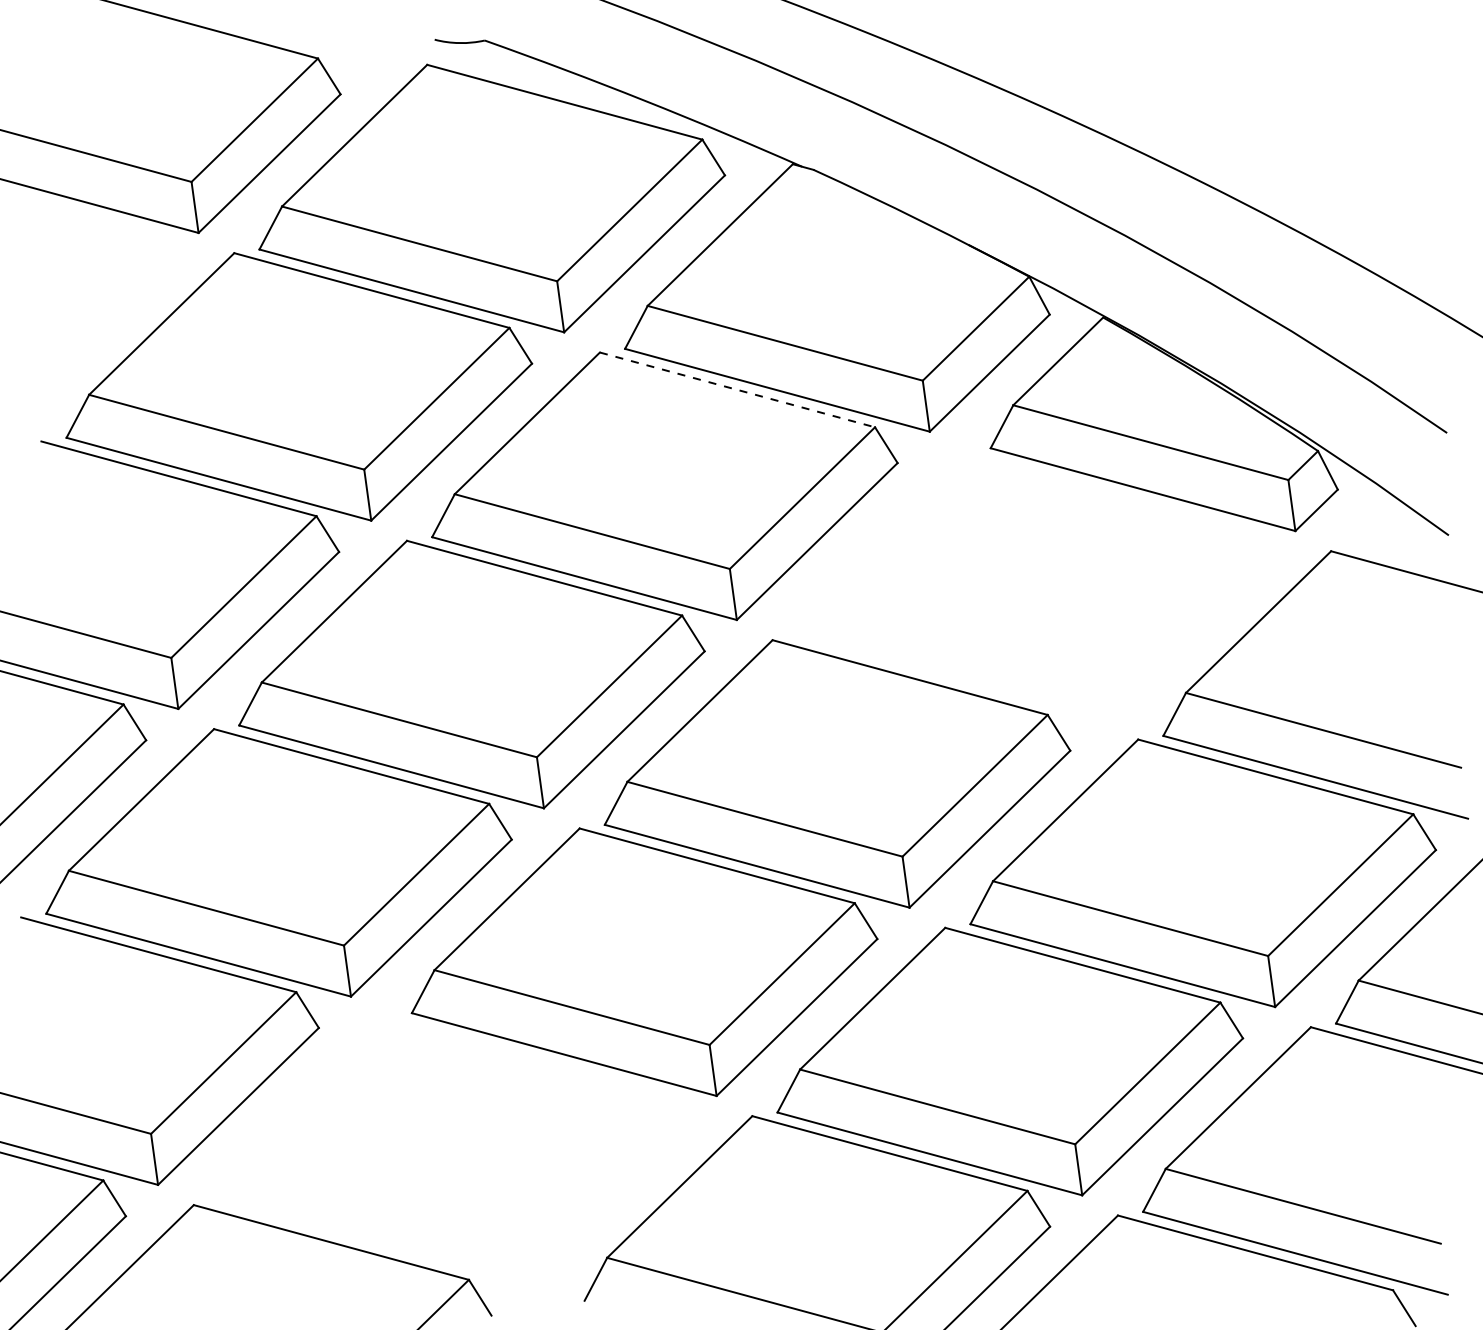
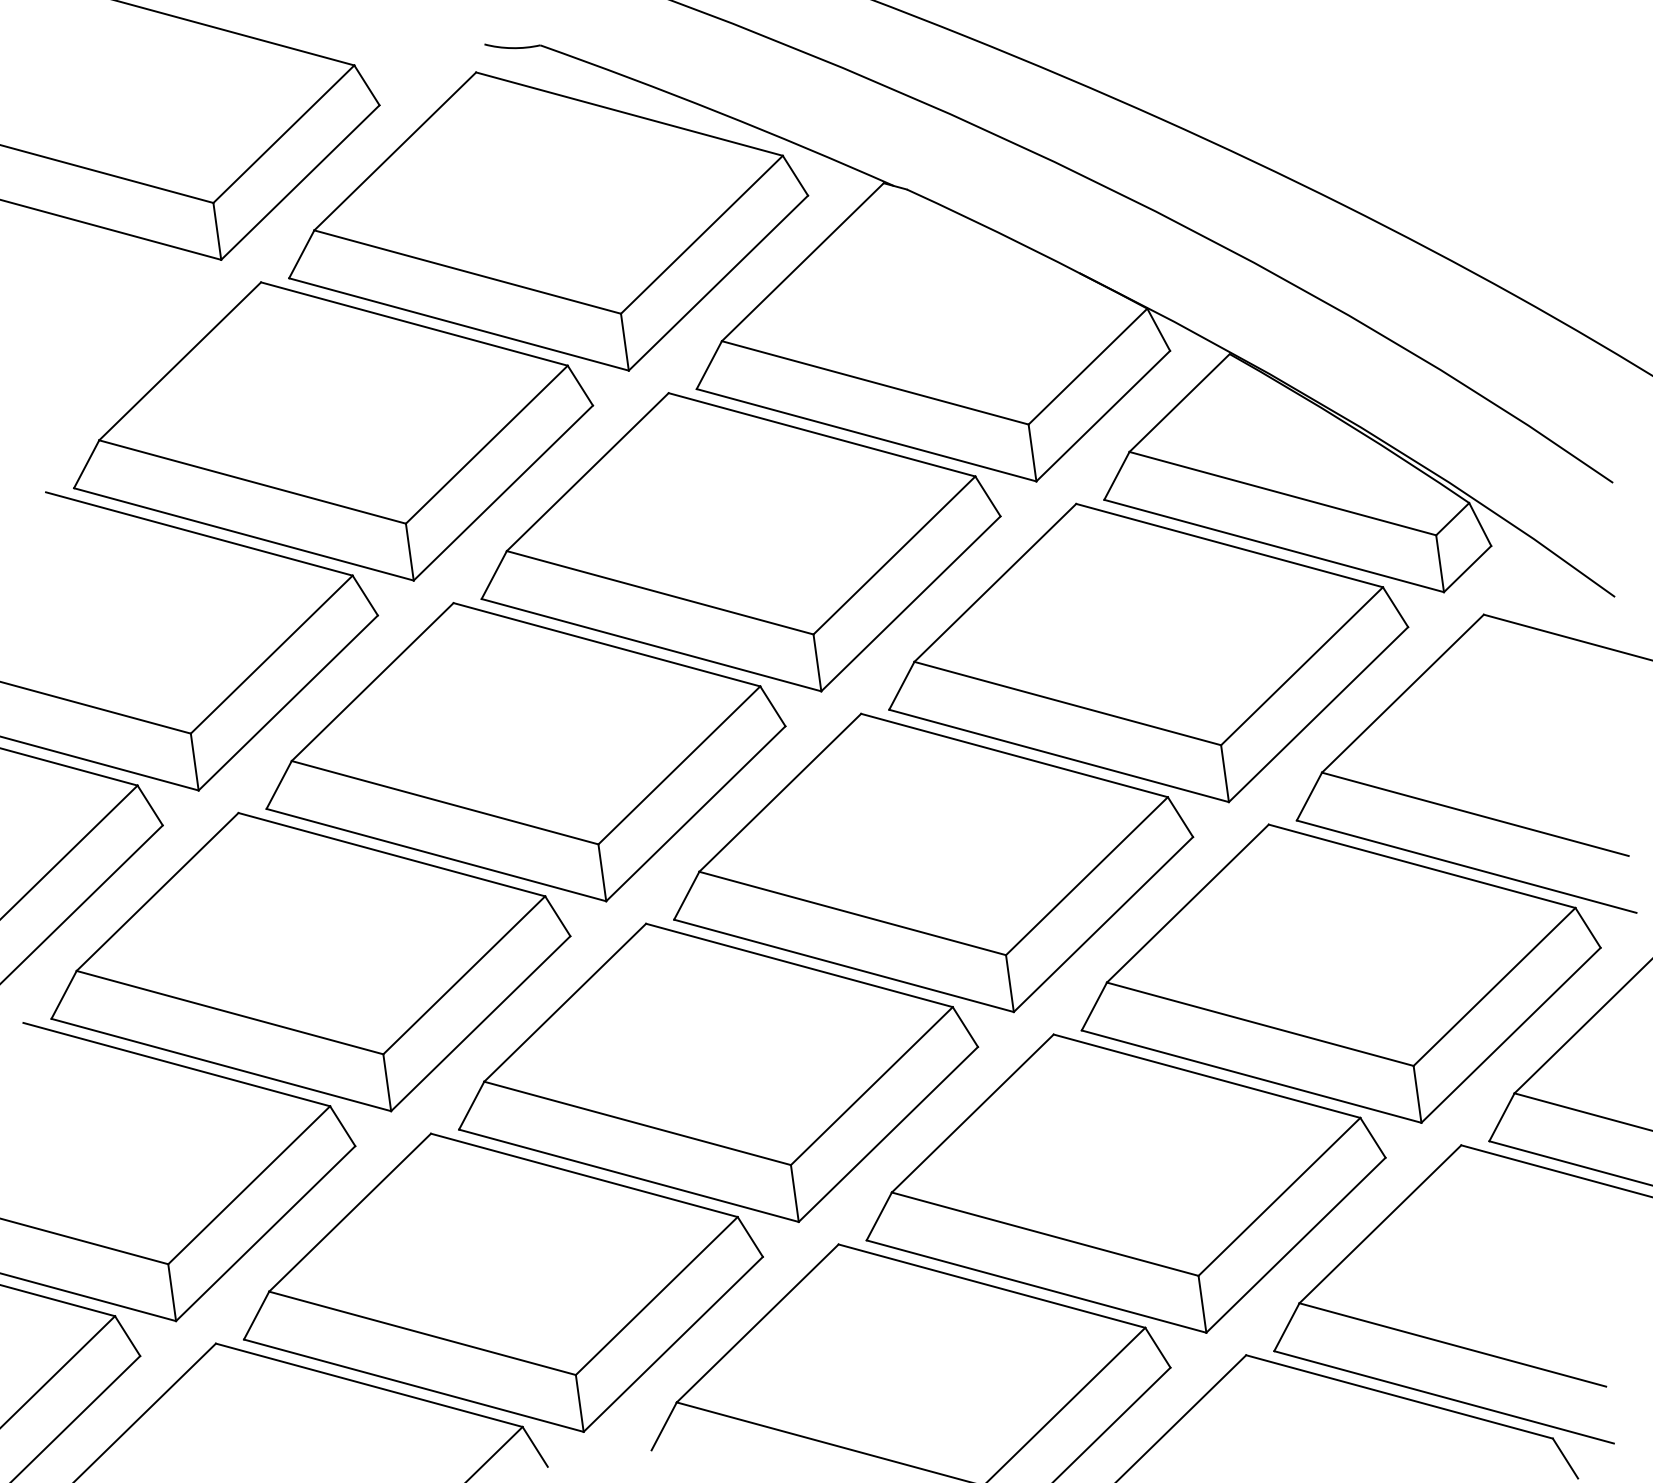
line: (737, 389) -> (822, 434), dashed -> solid
part: (1030, 585) -> (1148, 652), added
part: (451, 1150) -> (503, 1282), added

